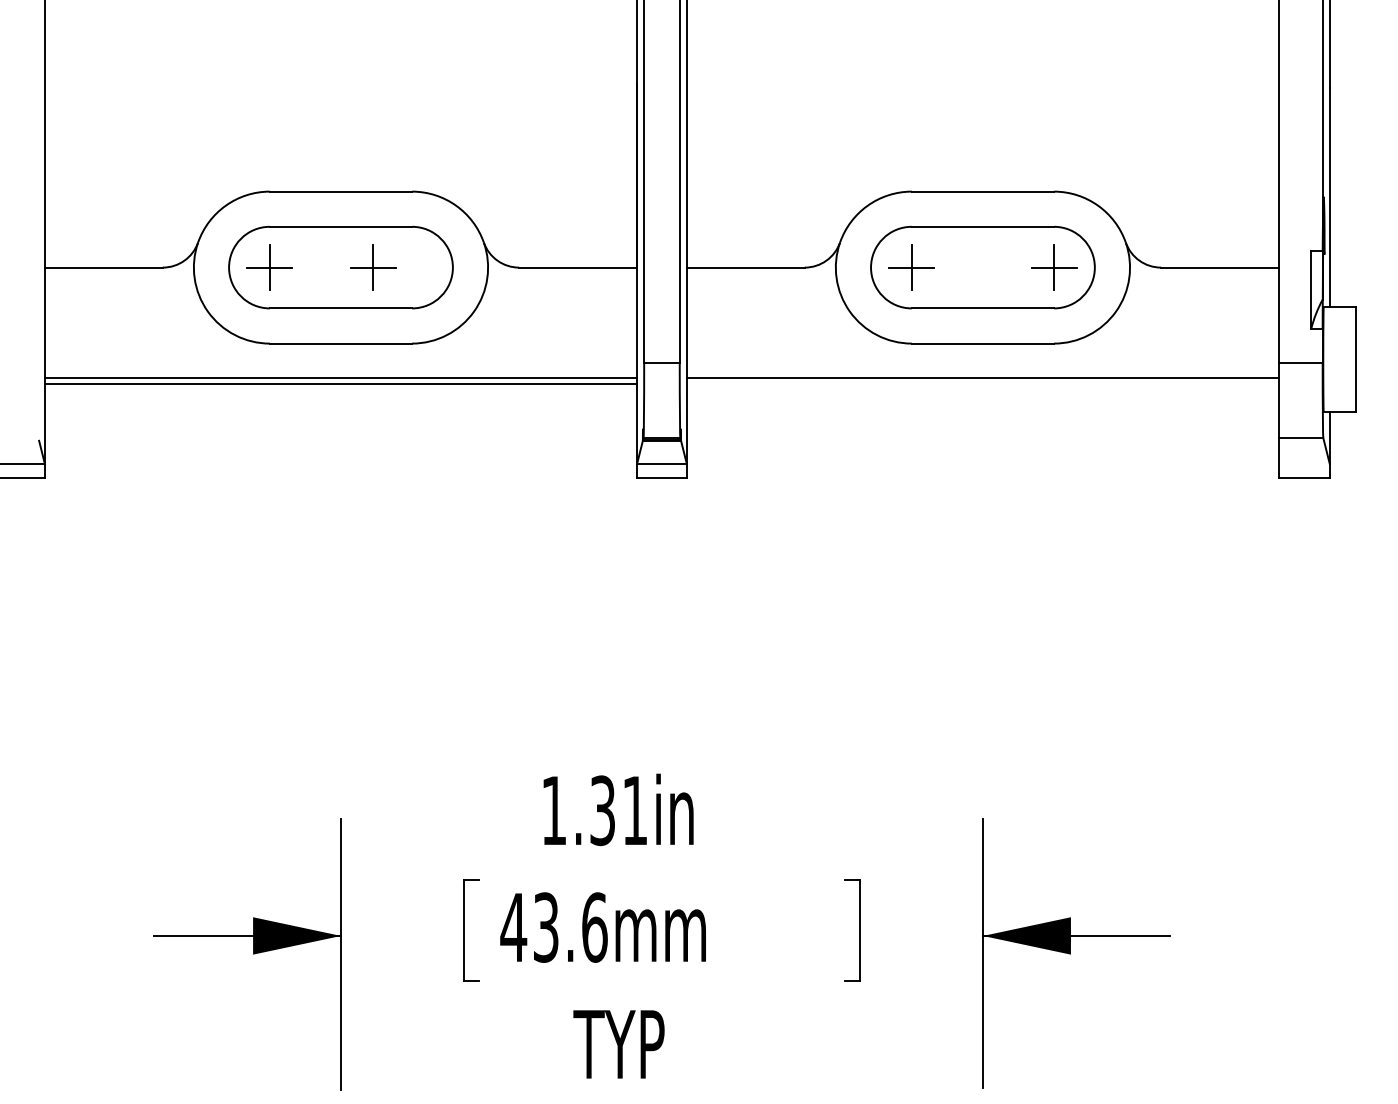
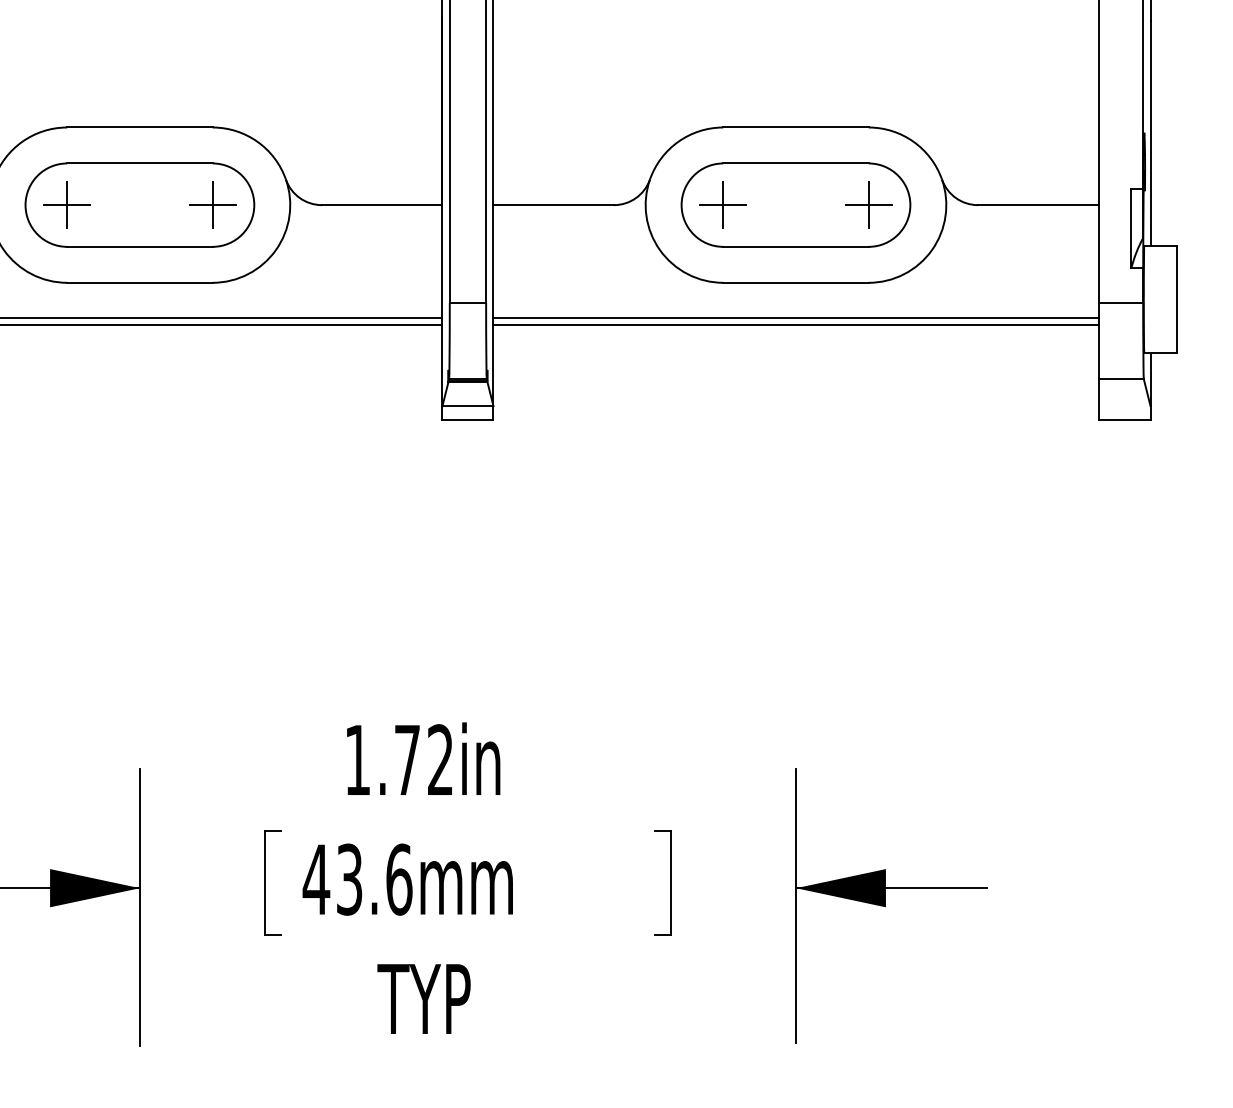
part: (373, 267) -> (213, 205), moved
line: (982, 384) -> (795, 324), added
text: (618, 810) -> (423, 759), 1.31in -> 1.72in

